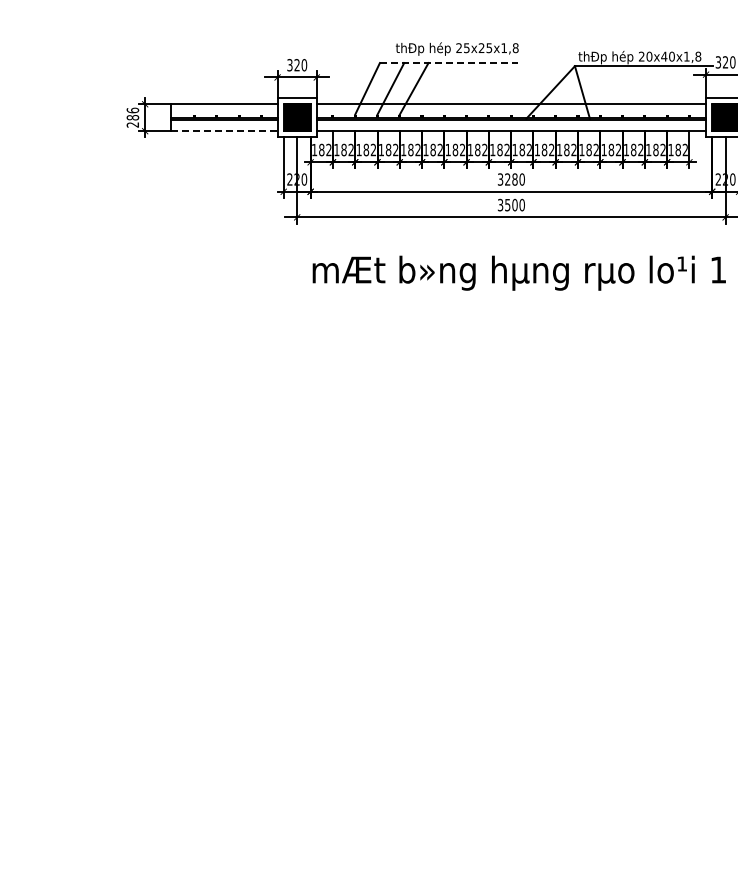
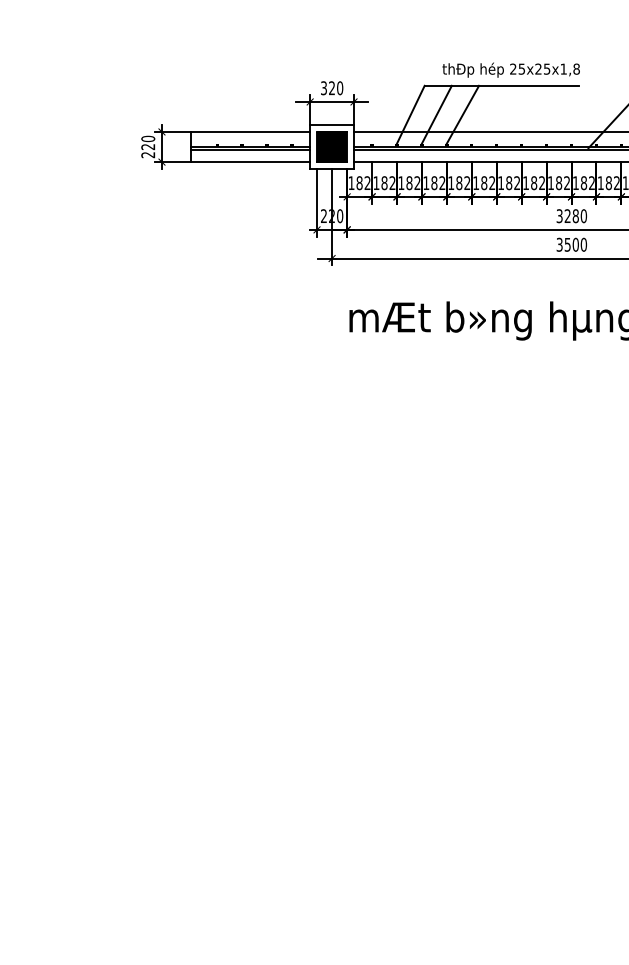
line: (448, 63) -> (501, 86), dashed -> solid
text: (132, 113) -> (147, 142), 286 -> 220
line: (224, 131) -> (250, 162), dashed -> solid

